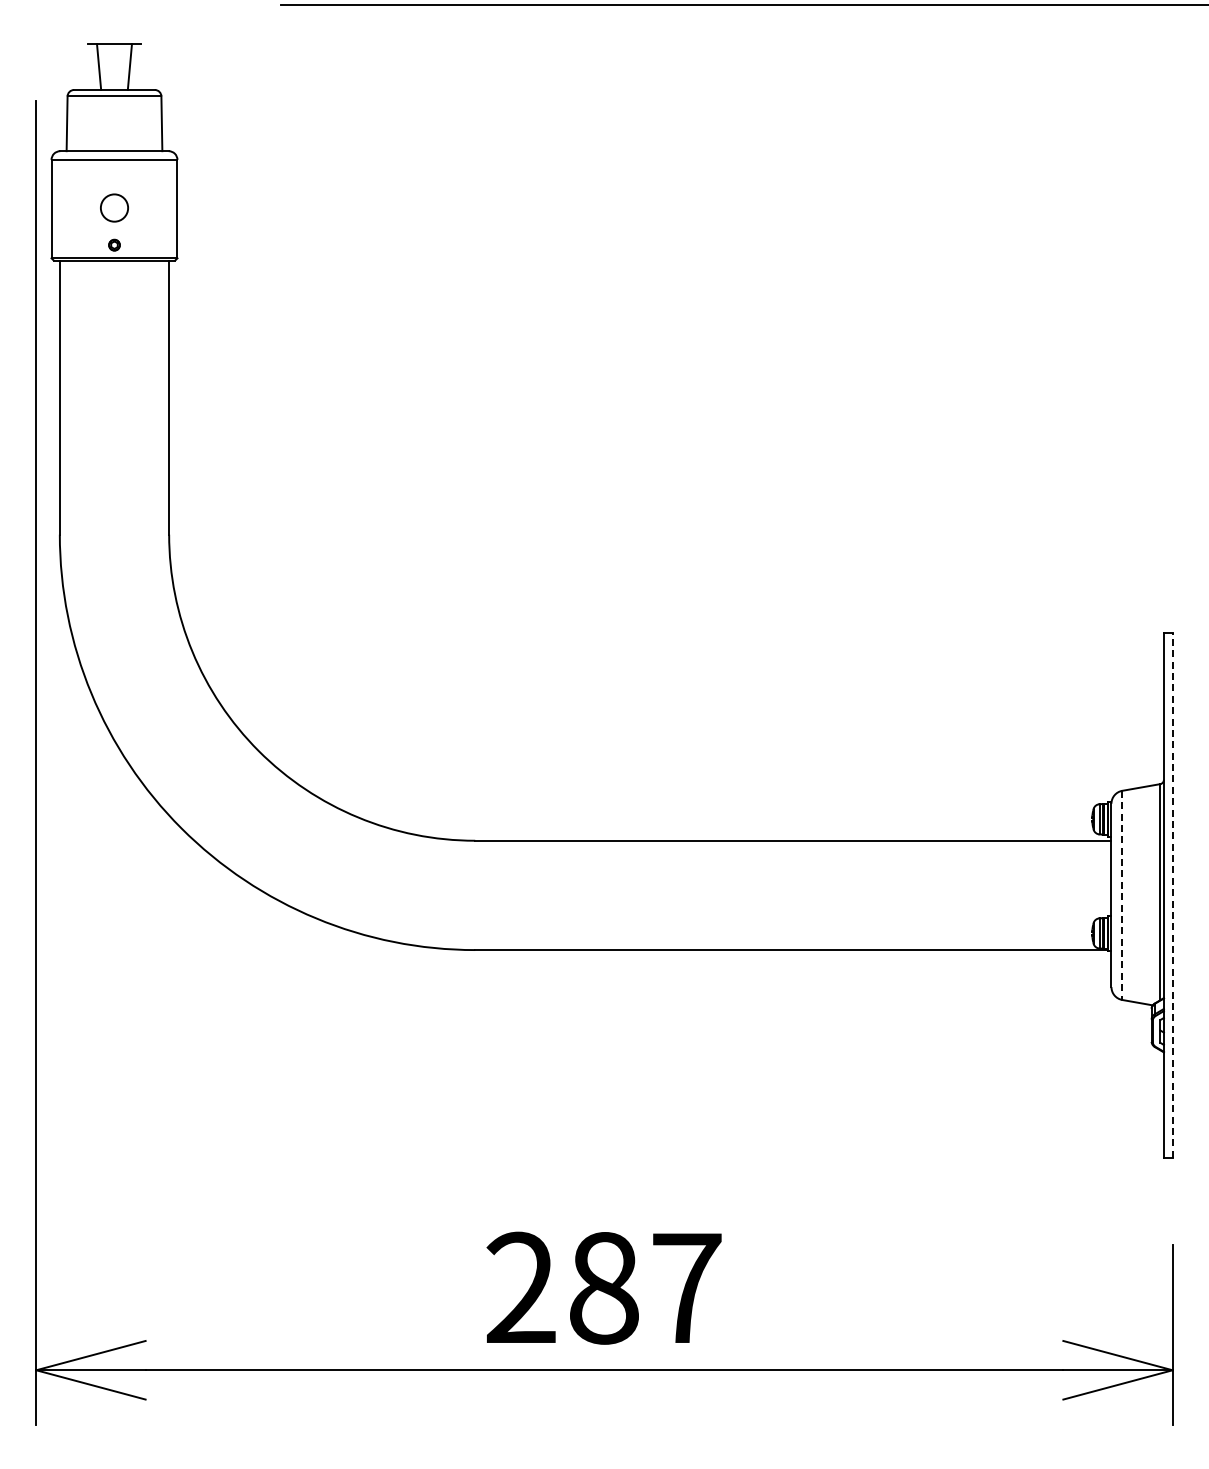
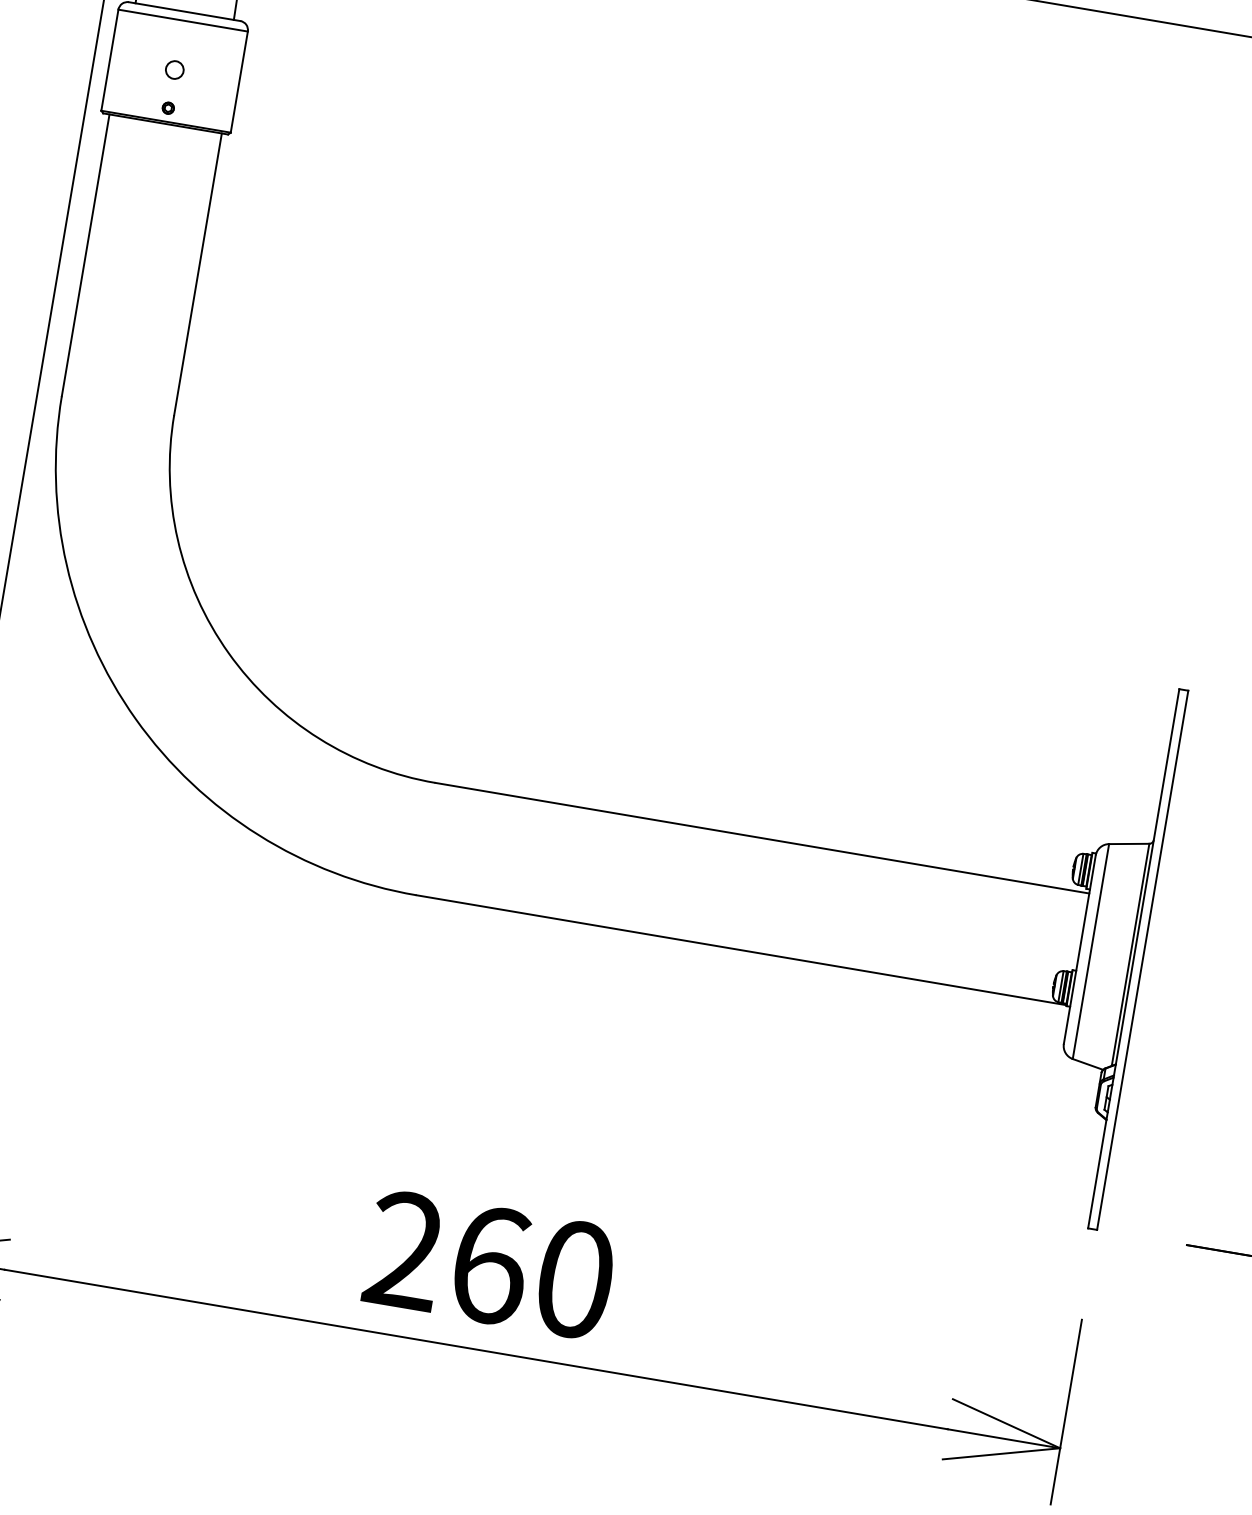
circle: (114, 207) -> (174, 69), size x0.62
line: (1172, 894) -> (1142, 959), dashed -> solid
line: (1122, 895) -> (1091, 951), dashed -> solid
text: (645, 1287) -> (532, 1271), 287 -> 260

